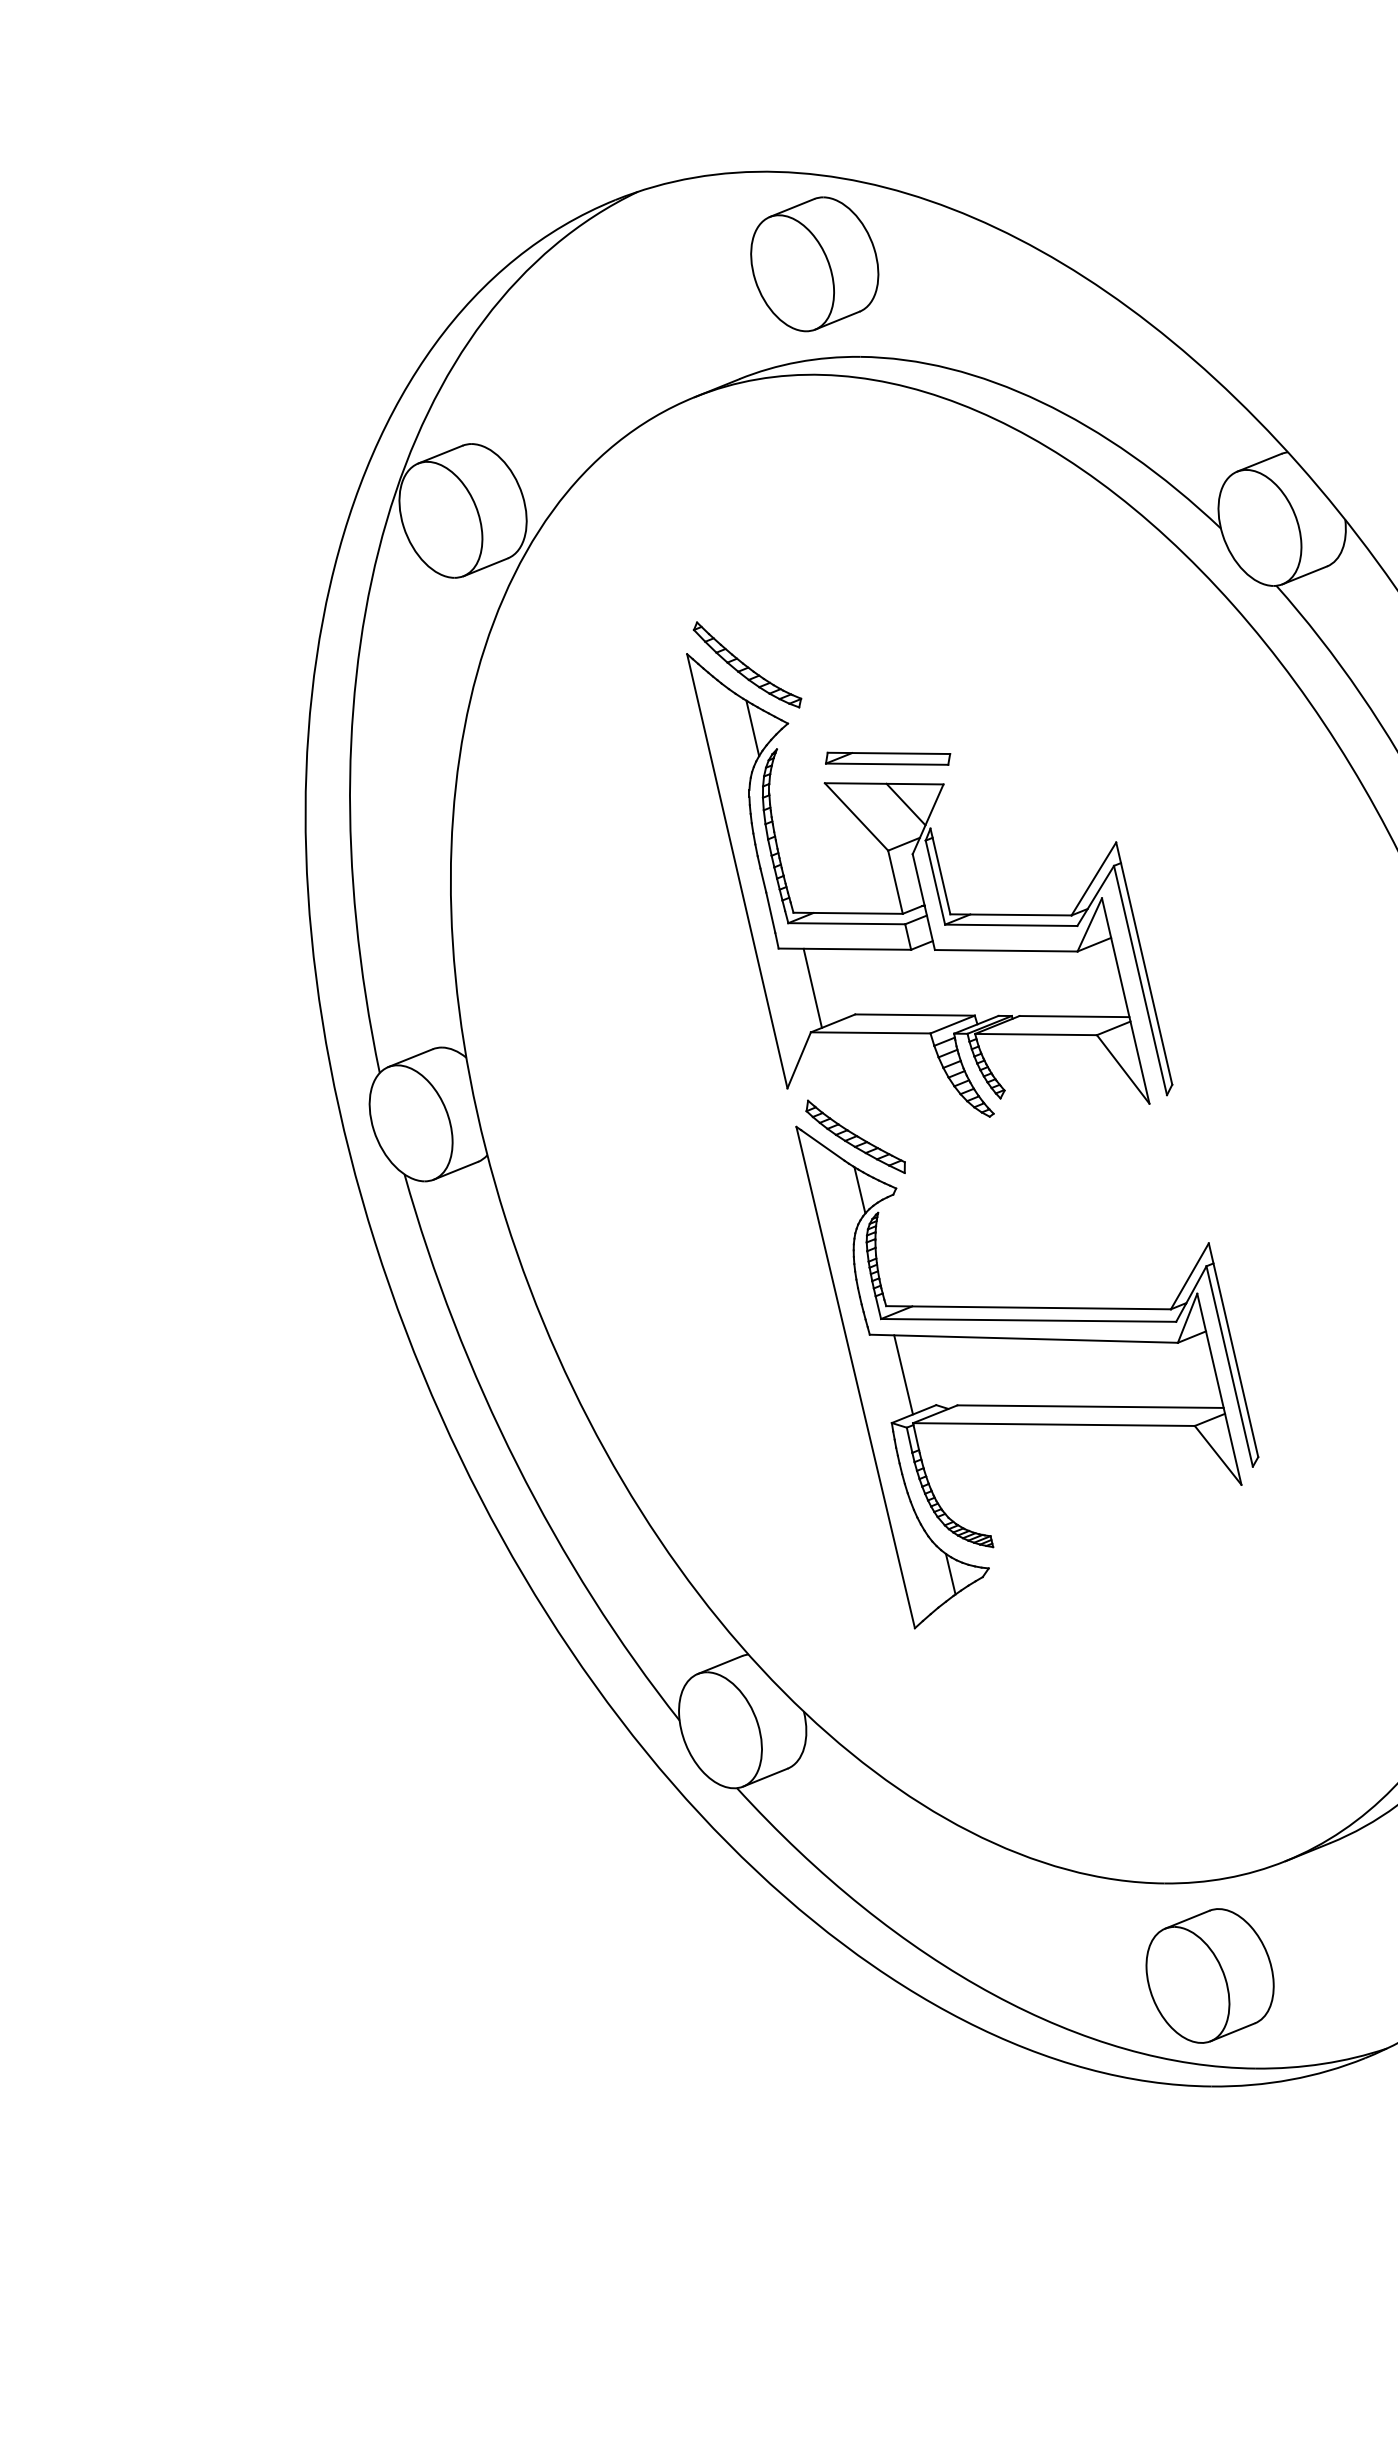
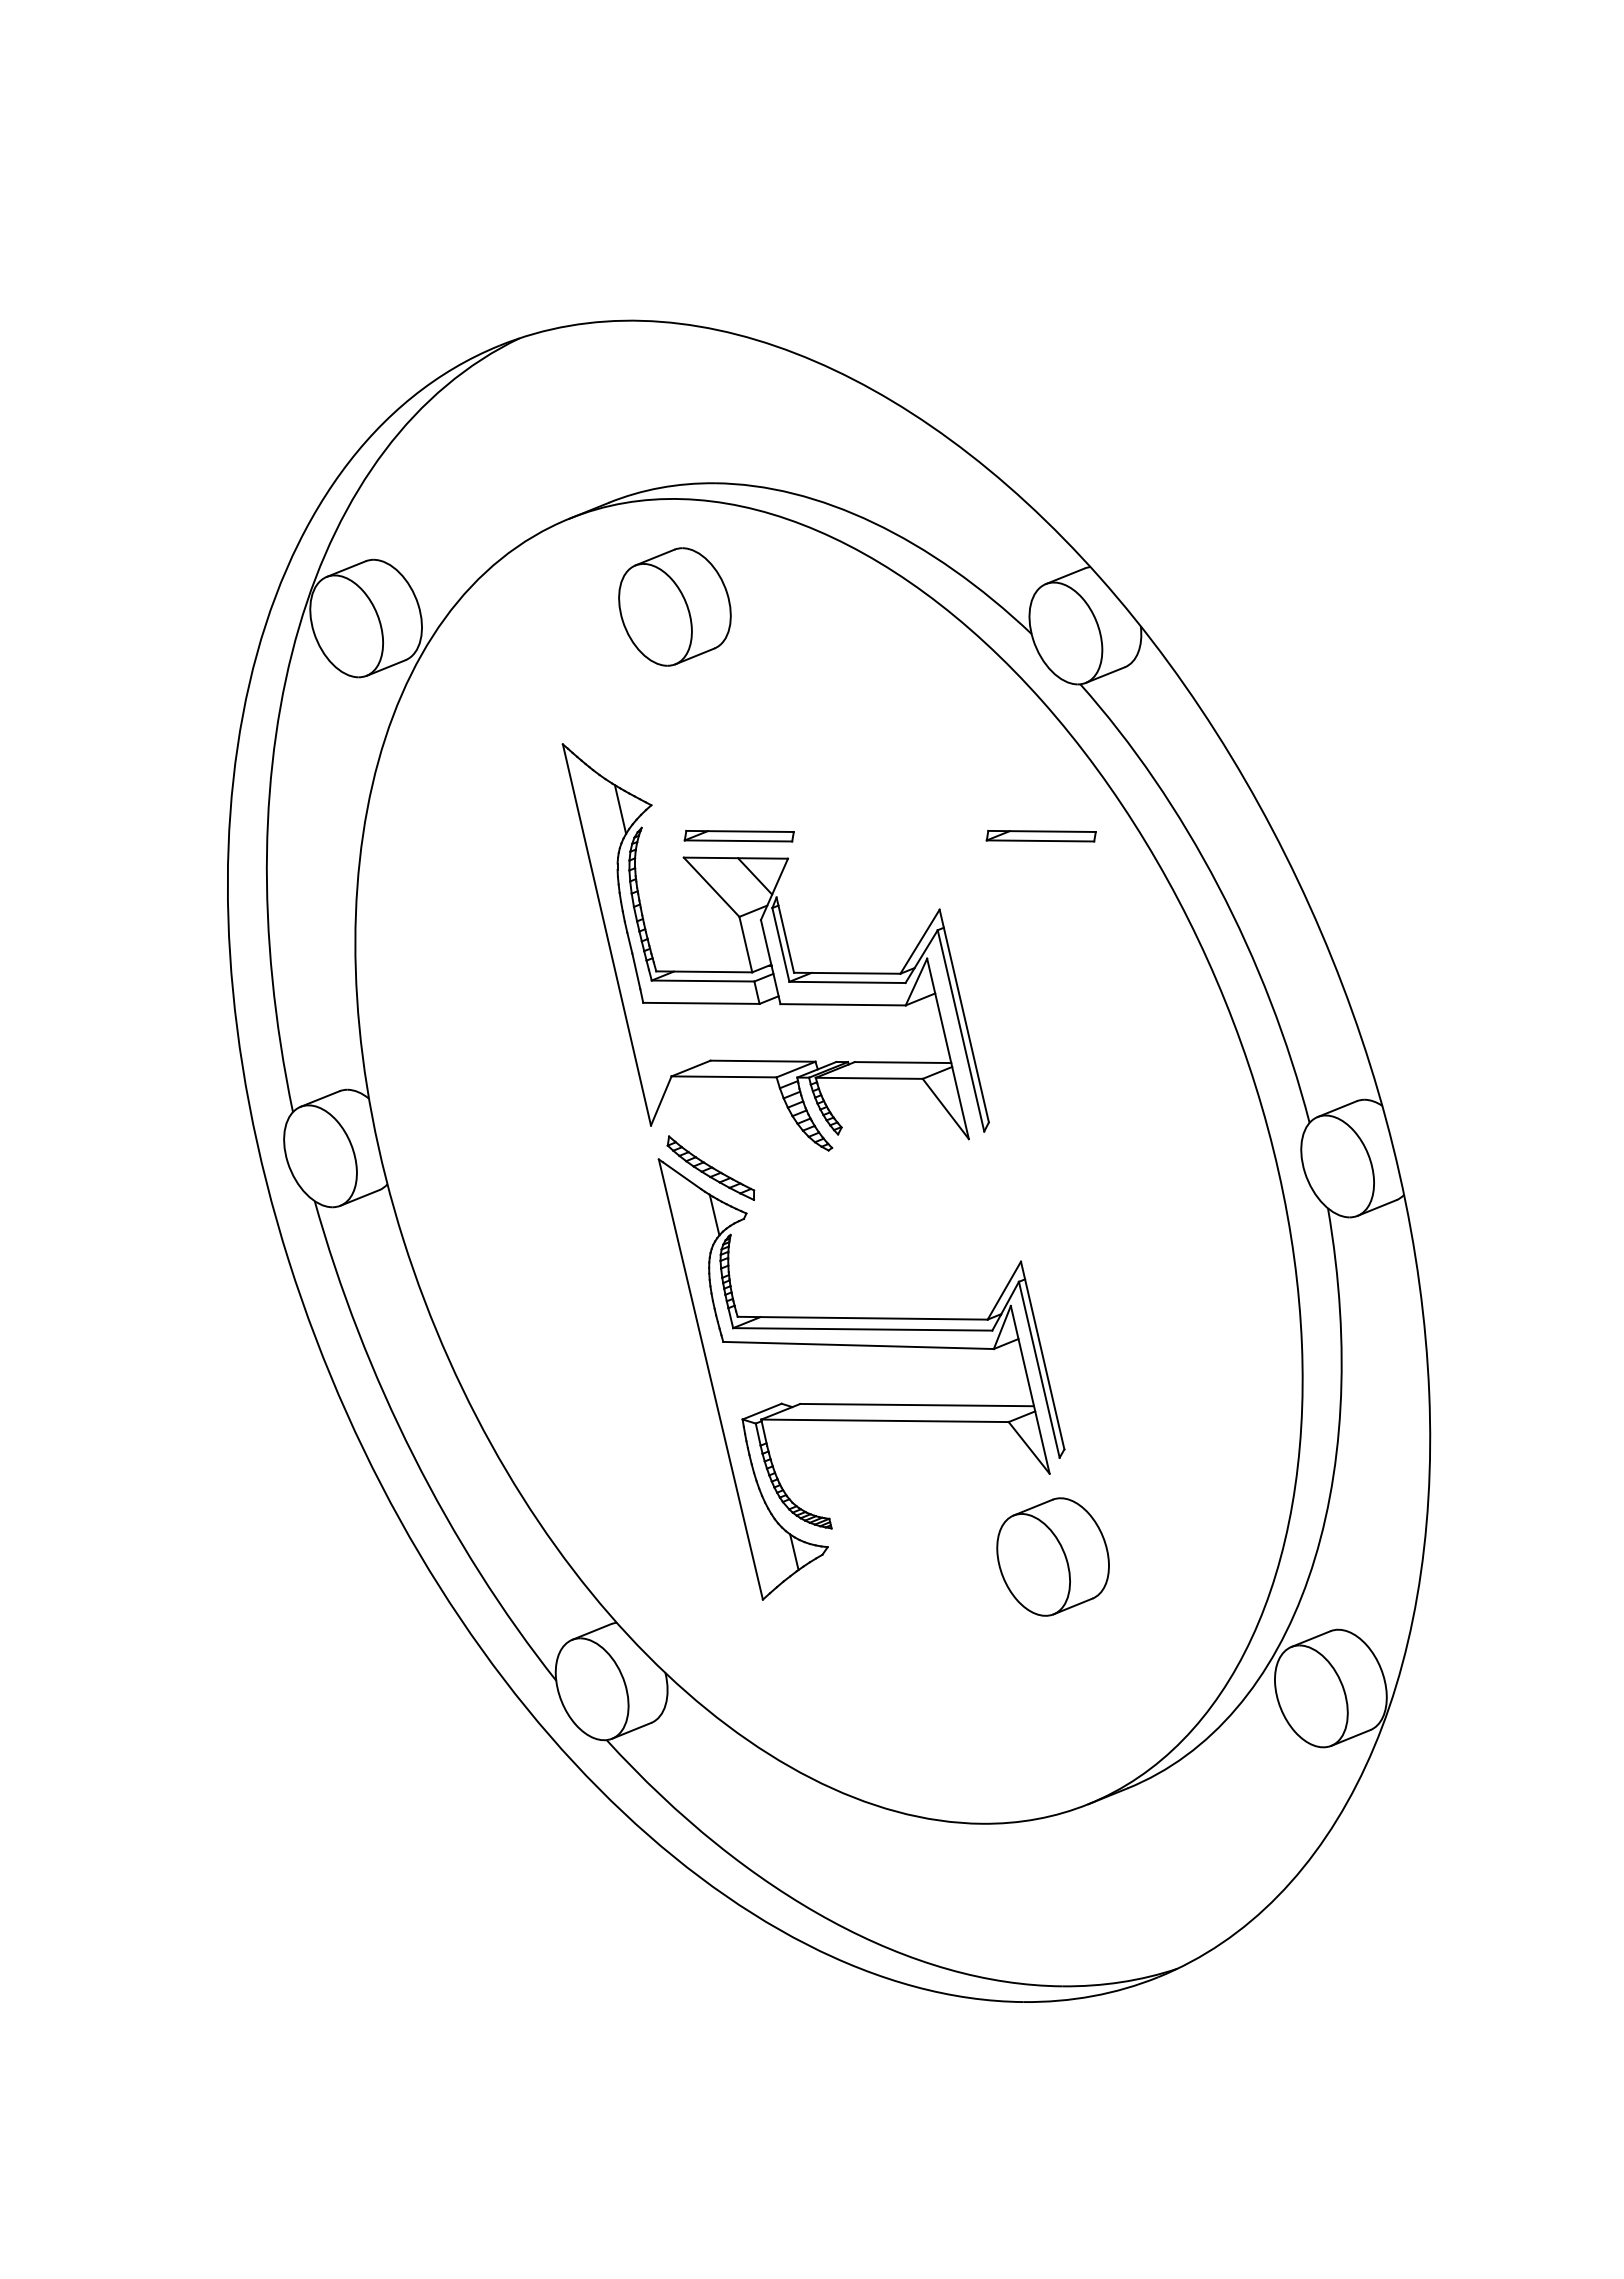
part: (814, 263) -> (674, 606), moved
part: (747, 664) -> (615, 753), removed
part: (1231, 759) -> (1040, 836), added
line: (813, 988) -> (673, 1037), removed
line: (903, 1374) -> (752, 1376), removed
part: (1209, 1975) -> (1052, 1556), moved

